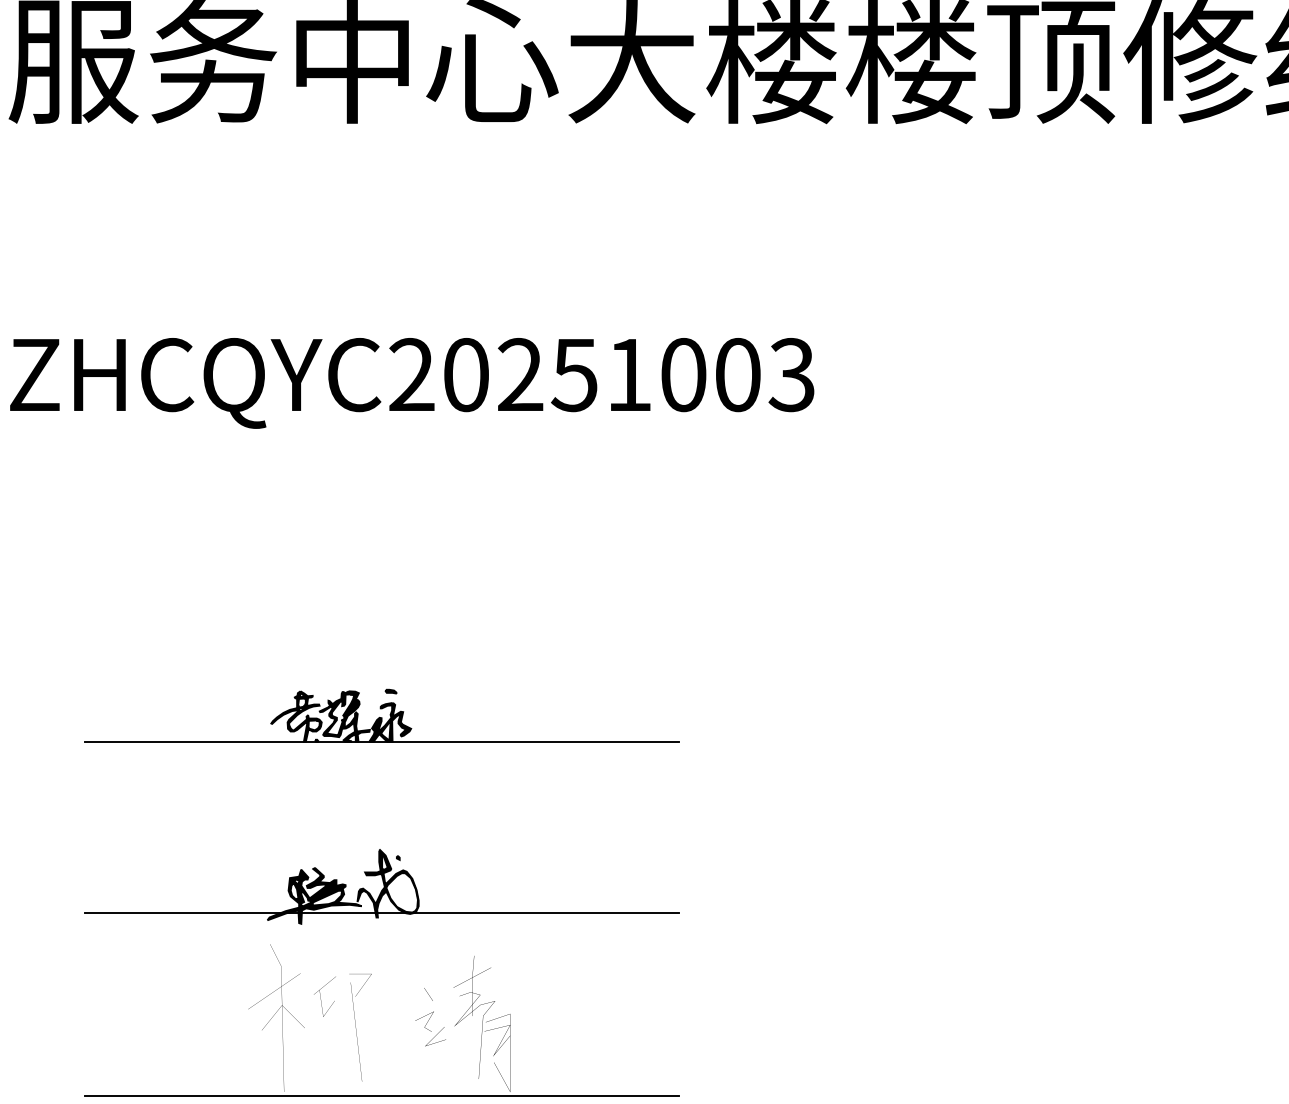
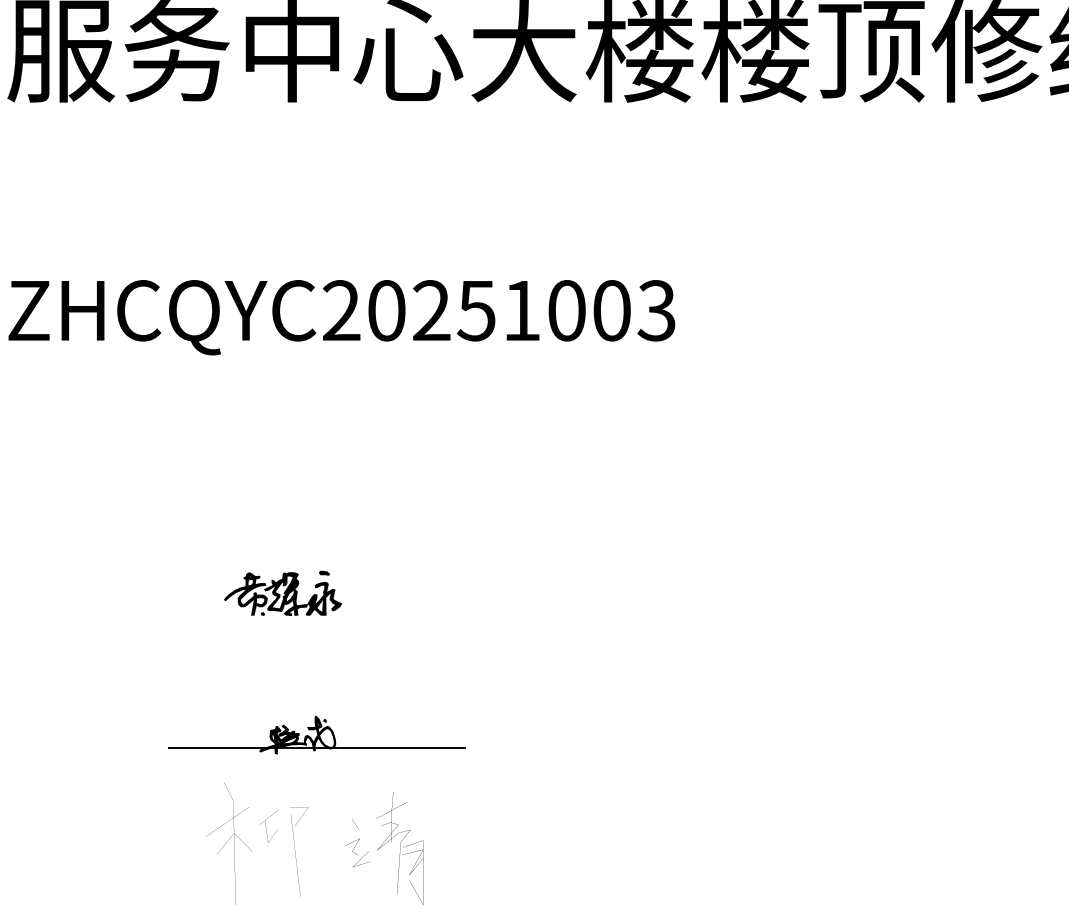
line: (382, 741) -> (317, 614), removed
part: (381, 886) -> (316, 734), size x0.6
line: (382, 1095) -> (317, 908), removed

